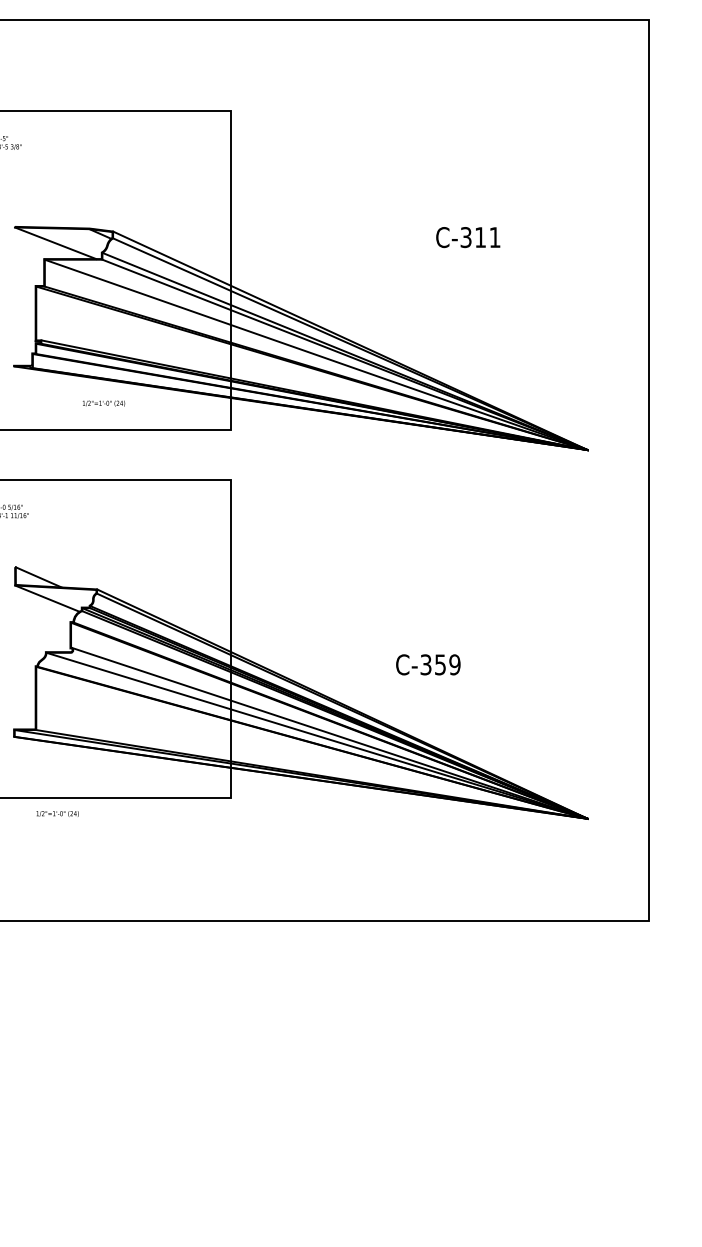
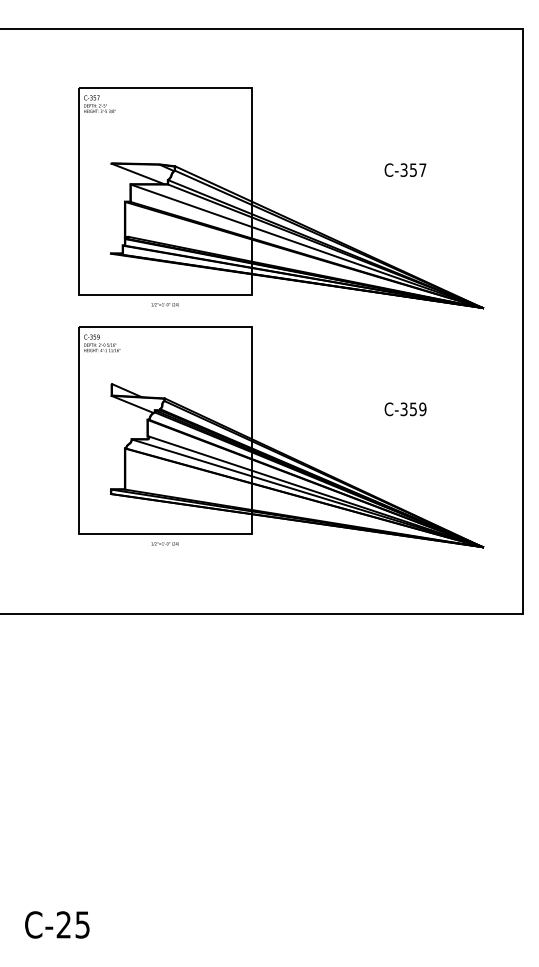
text: (488, 236) -> (418, 169), C-311 -> C-357
text: (102, 402) -> (164, 304), moved
text: (428, 665) -> (405, 409), moved
text: (56, 813) -> (164, 543), moved

